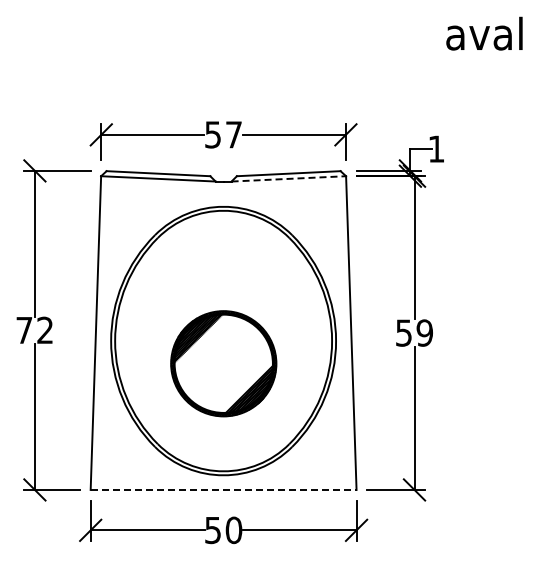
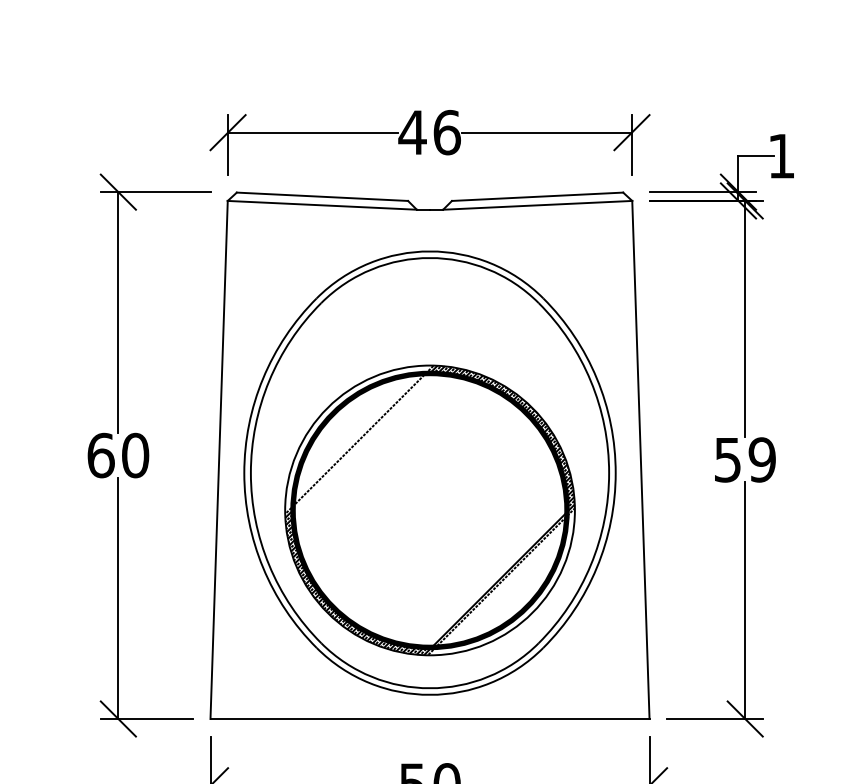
text: (223, 134) -> (429, 132), 57 -> 46
line: (289, 178) -> (538, 204), dashed -> solid
text: (34, 330) -> (117, 455), 72 -> 60
part: (223, 363) -> (429, 510), size x1.67
line: (223, 489) -> (429, 718), dashed -> solid

